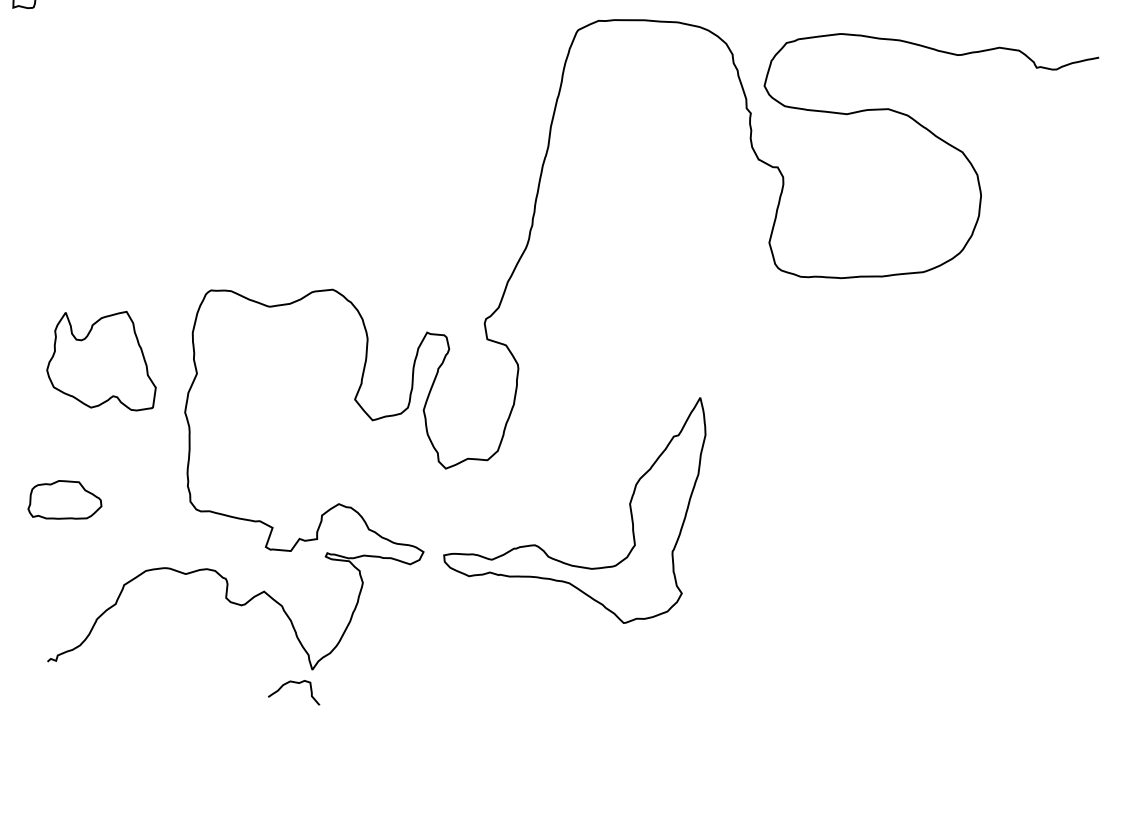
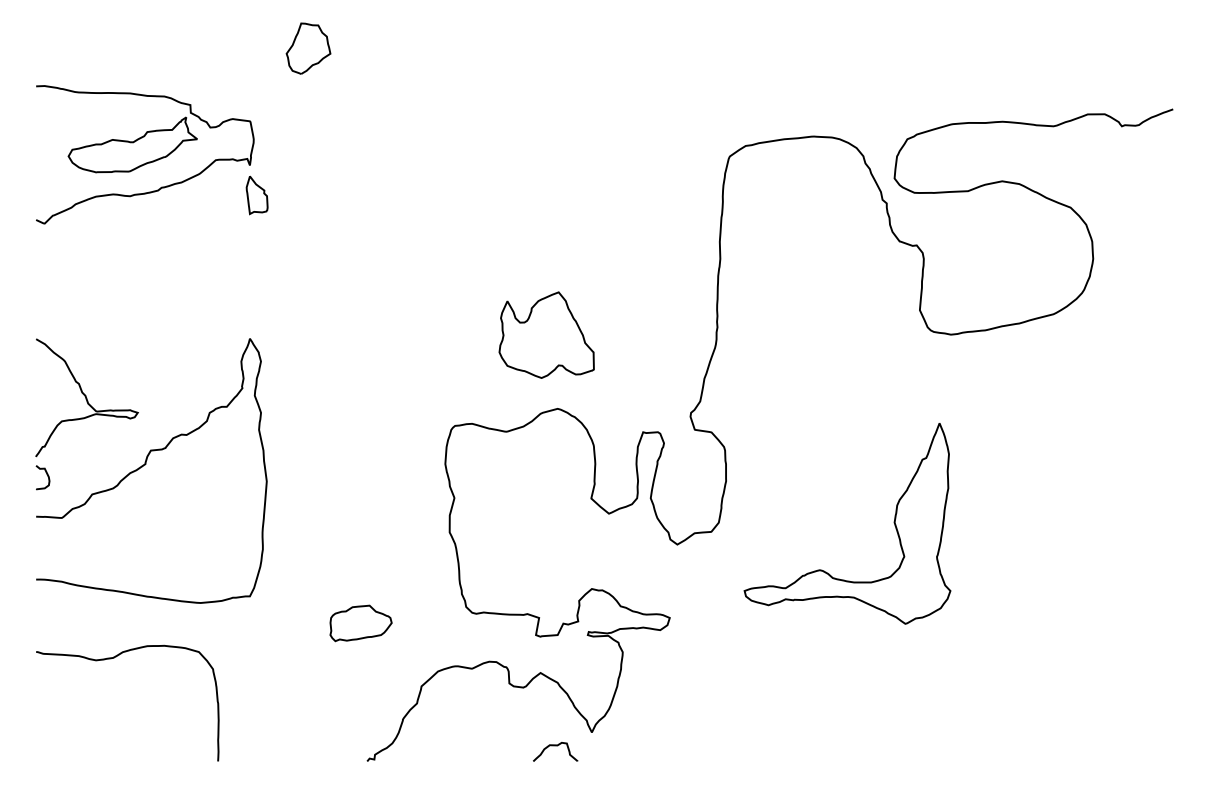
part: (104, 358) -> (546, 334), moved
part: (628, 503) -> (893, 522), moved
curve: (296, 683) -> (555, 746), moved

